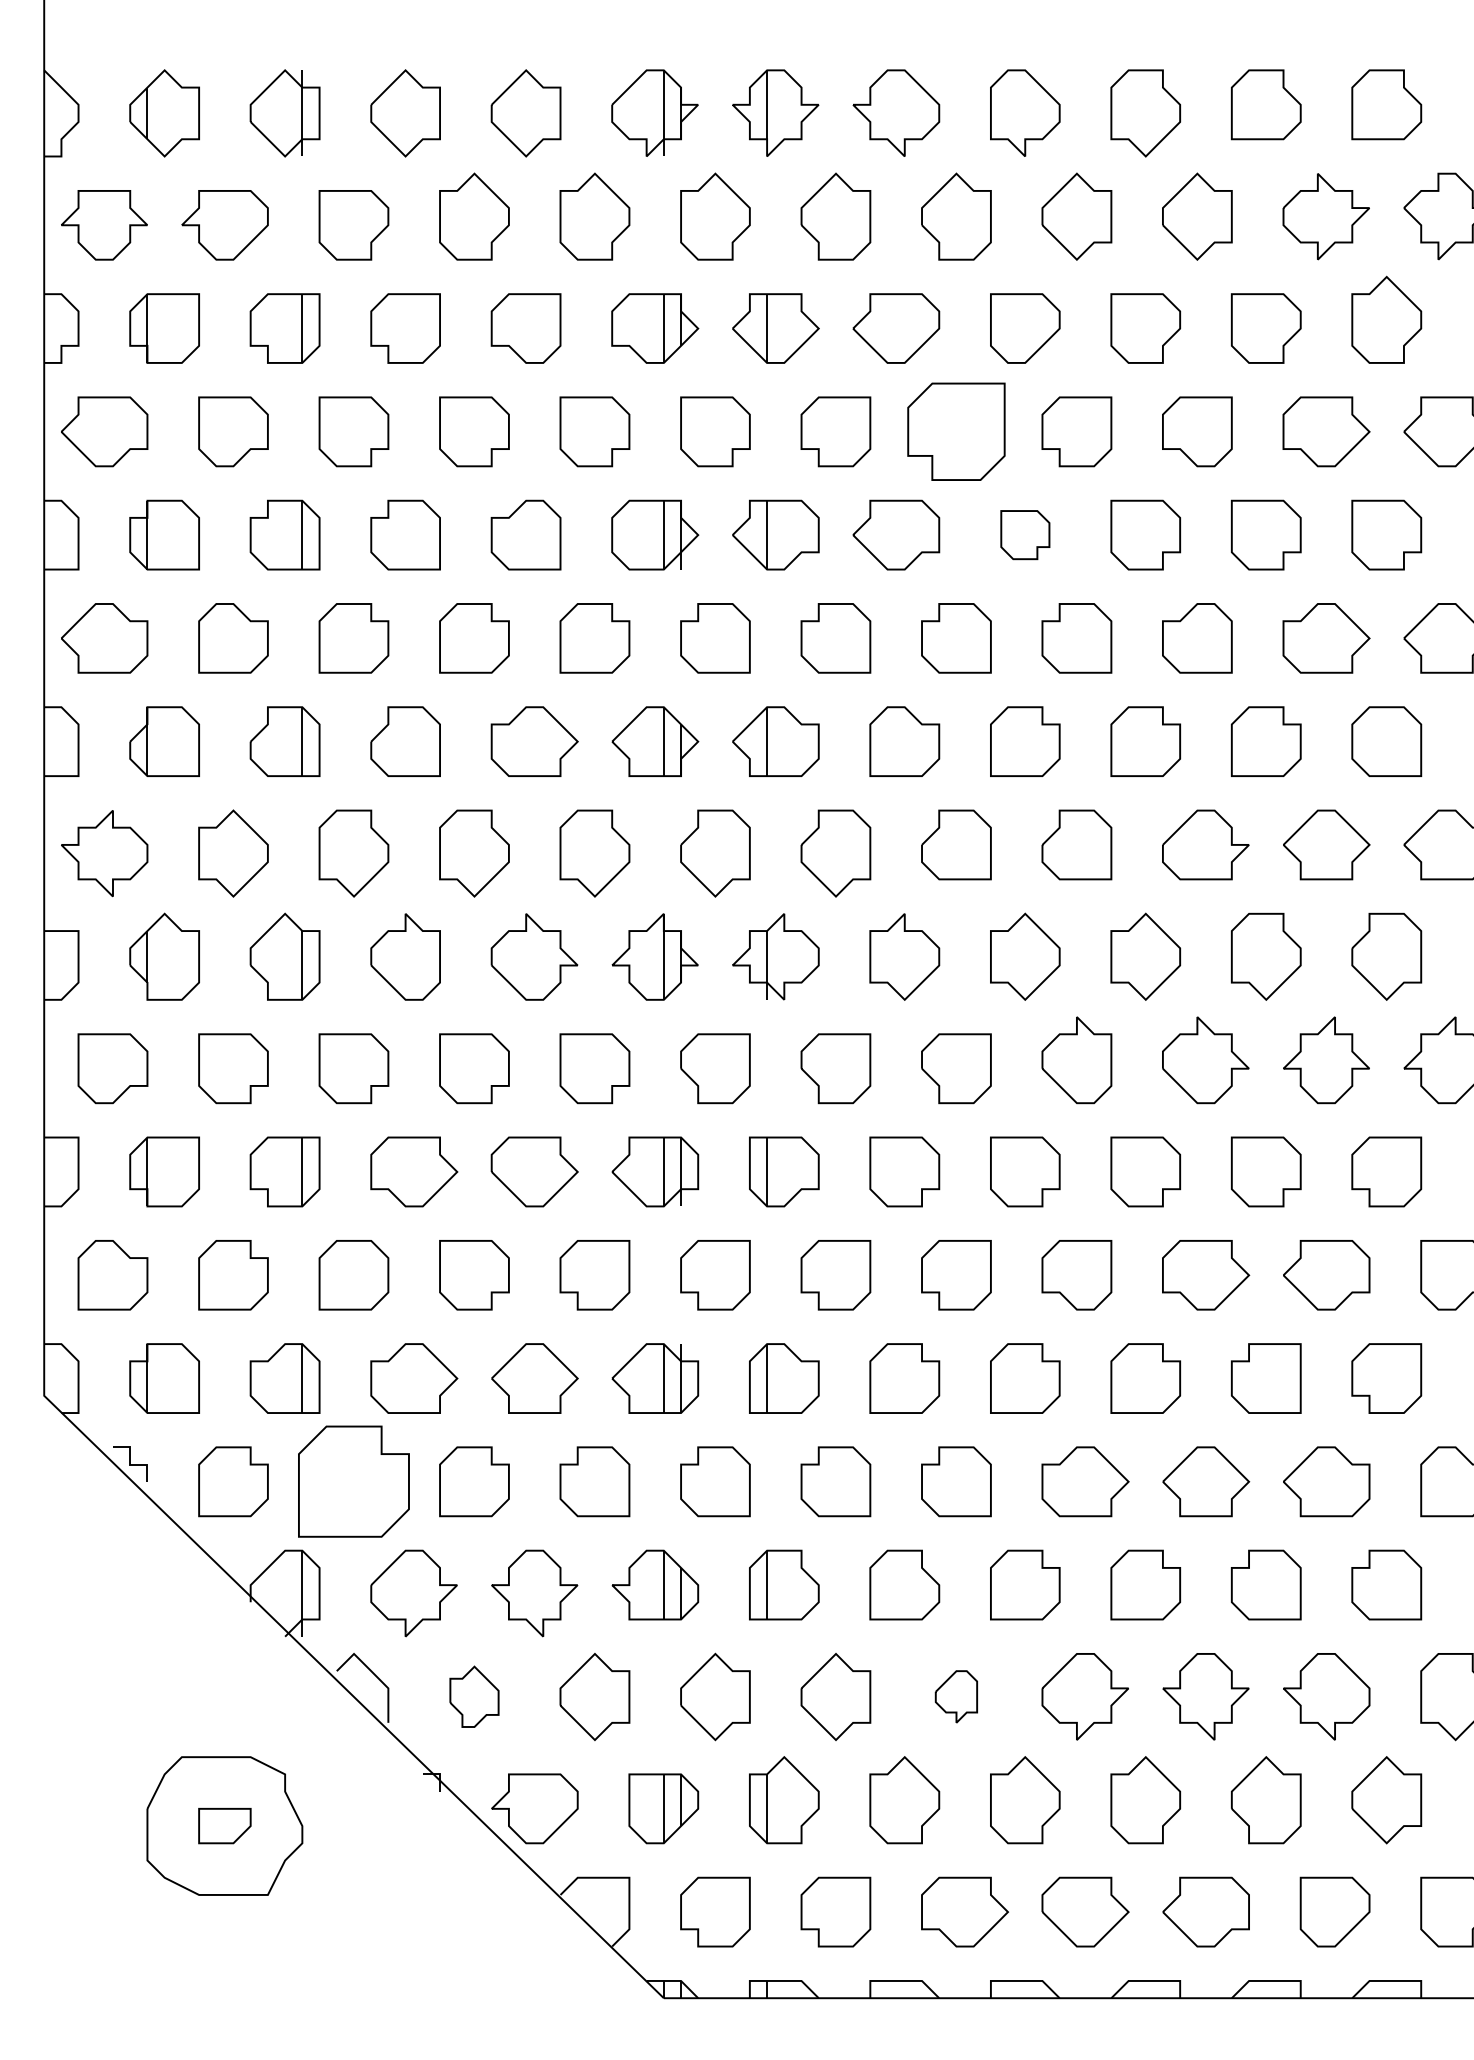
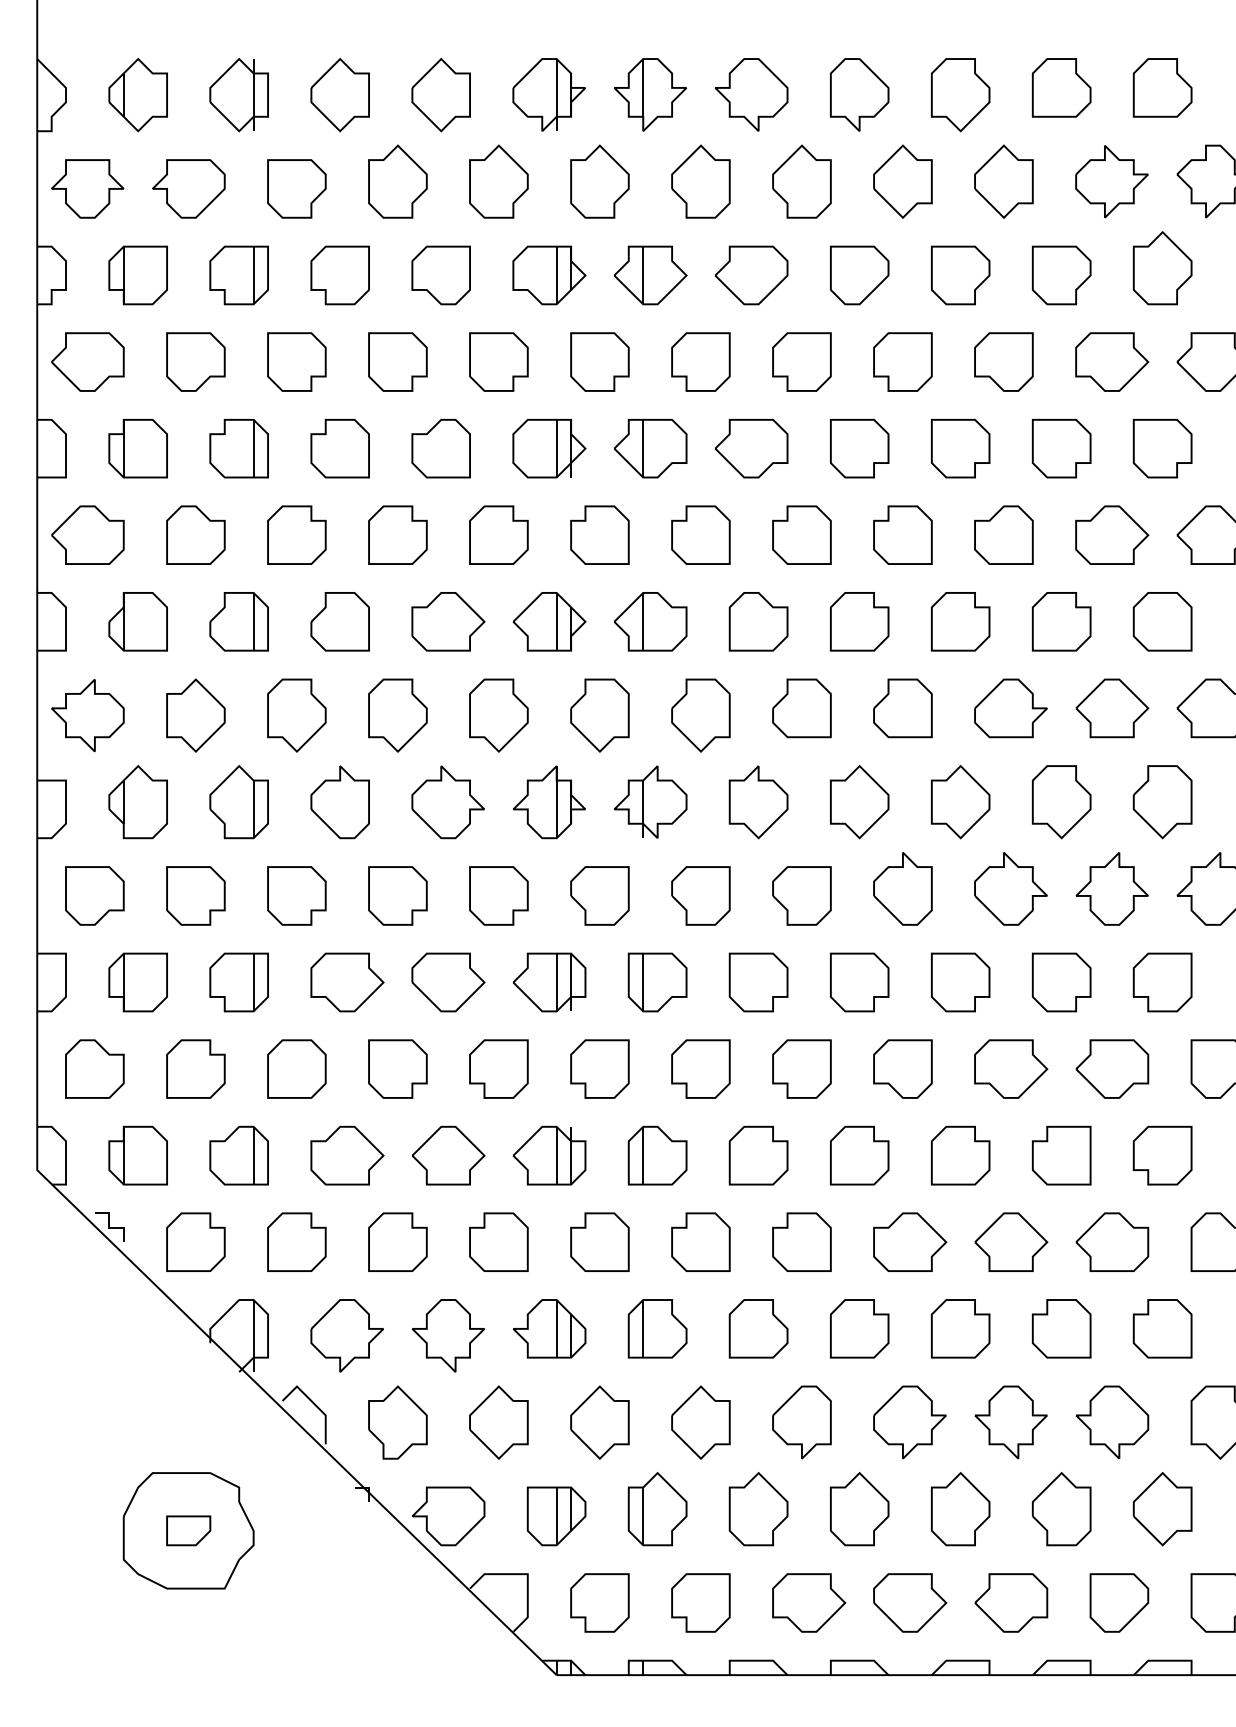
part: (956, 431) -> (802, 361), size x0.71
part: (1025, 534) -> (859, 448), size x1.43
part: (353, 1481) -> (296, 1241), size x0.62
part: (474, 1696) -> (397, 1422), size x1.43
part: (956, 1696) -> (802, 1422), size x1.67

